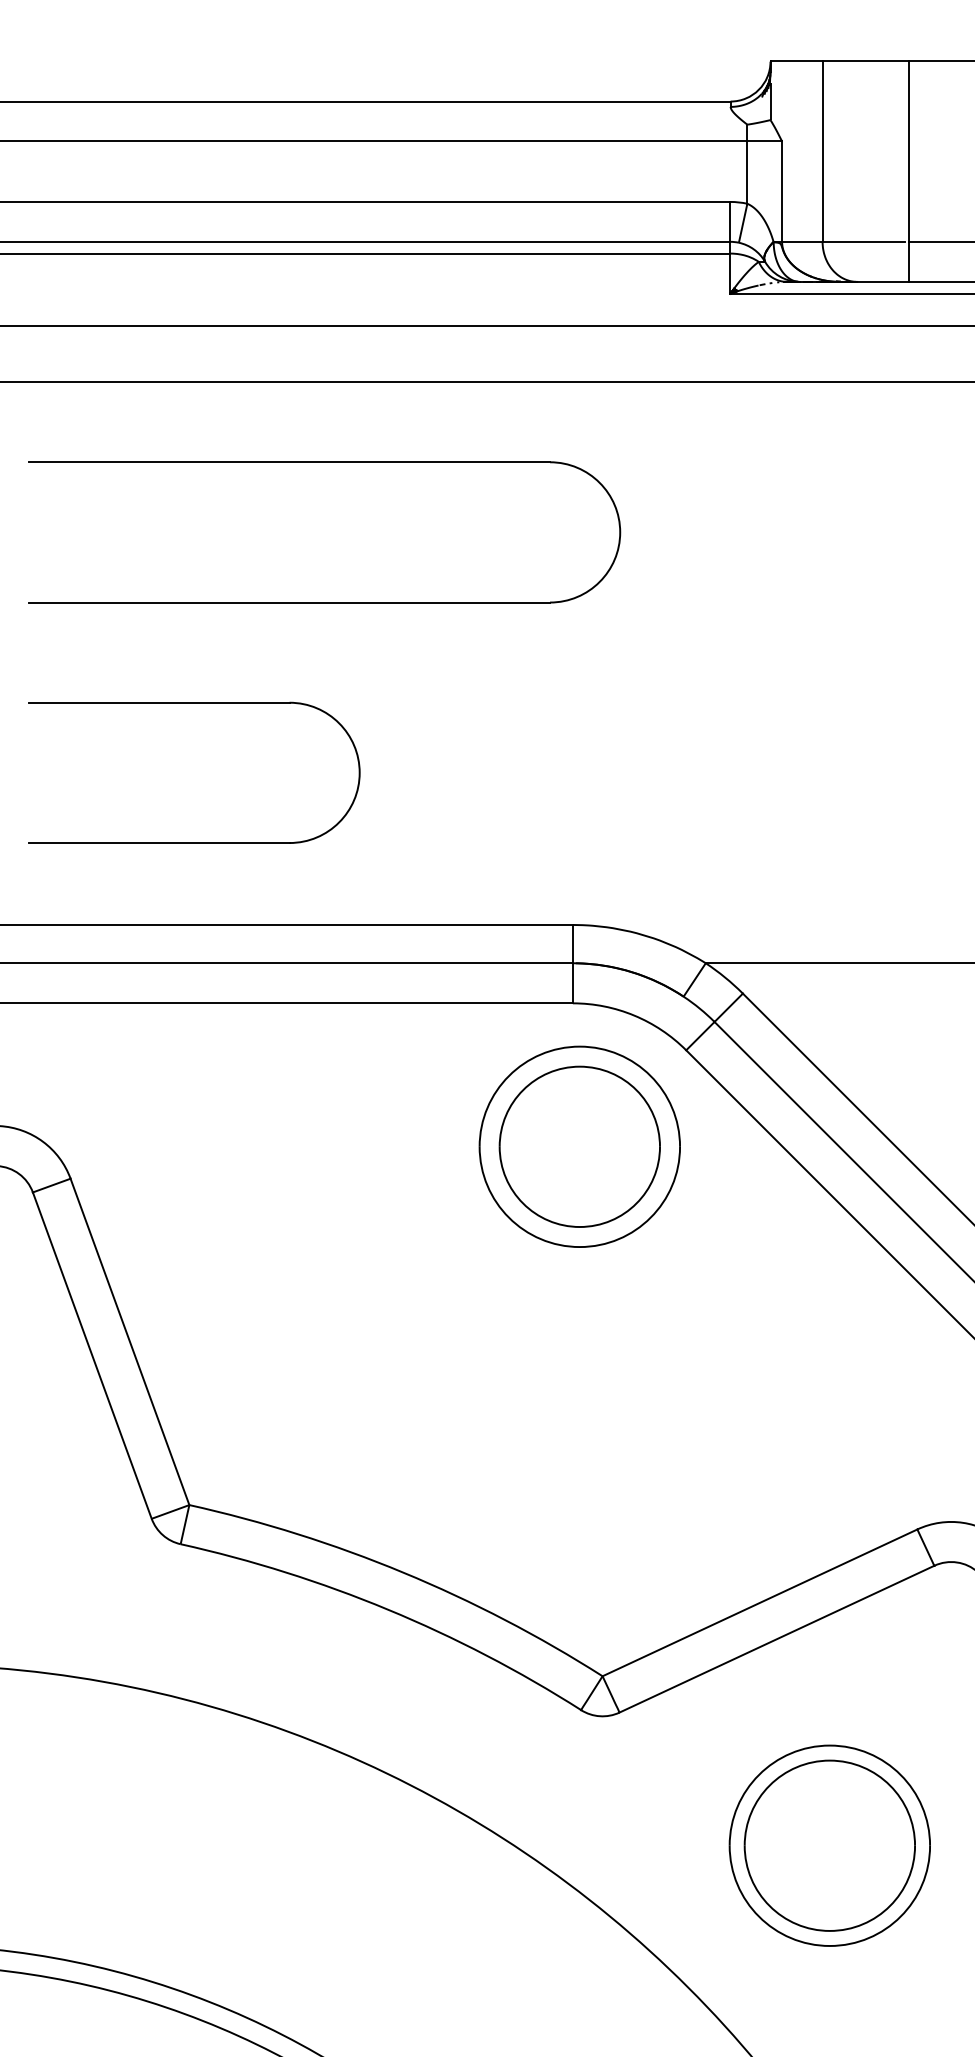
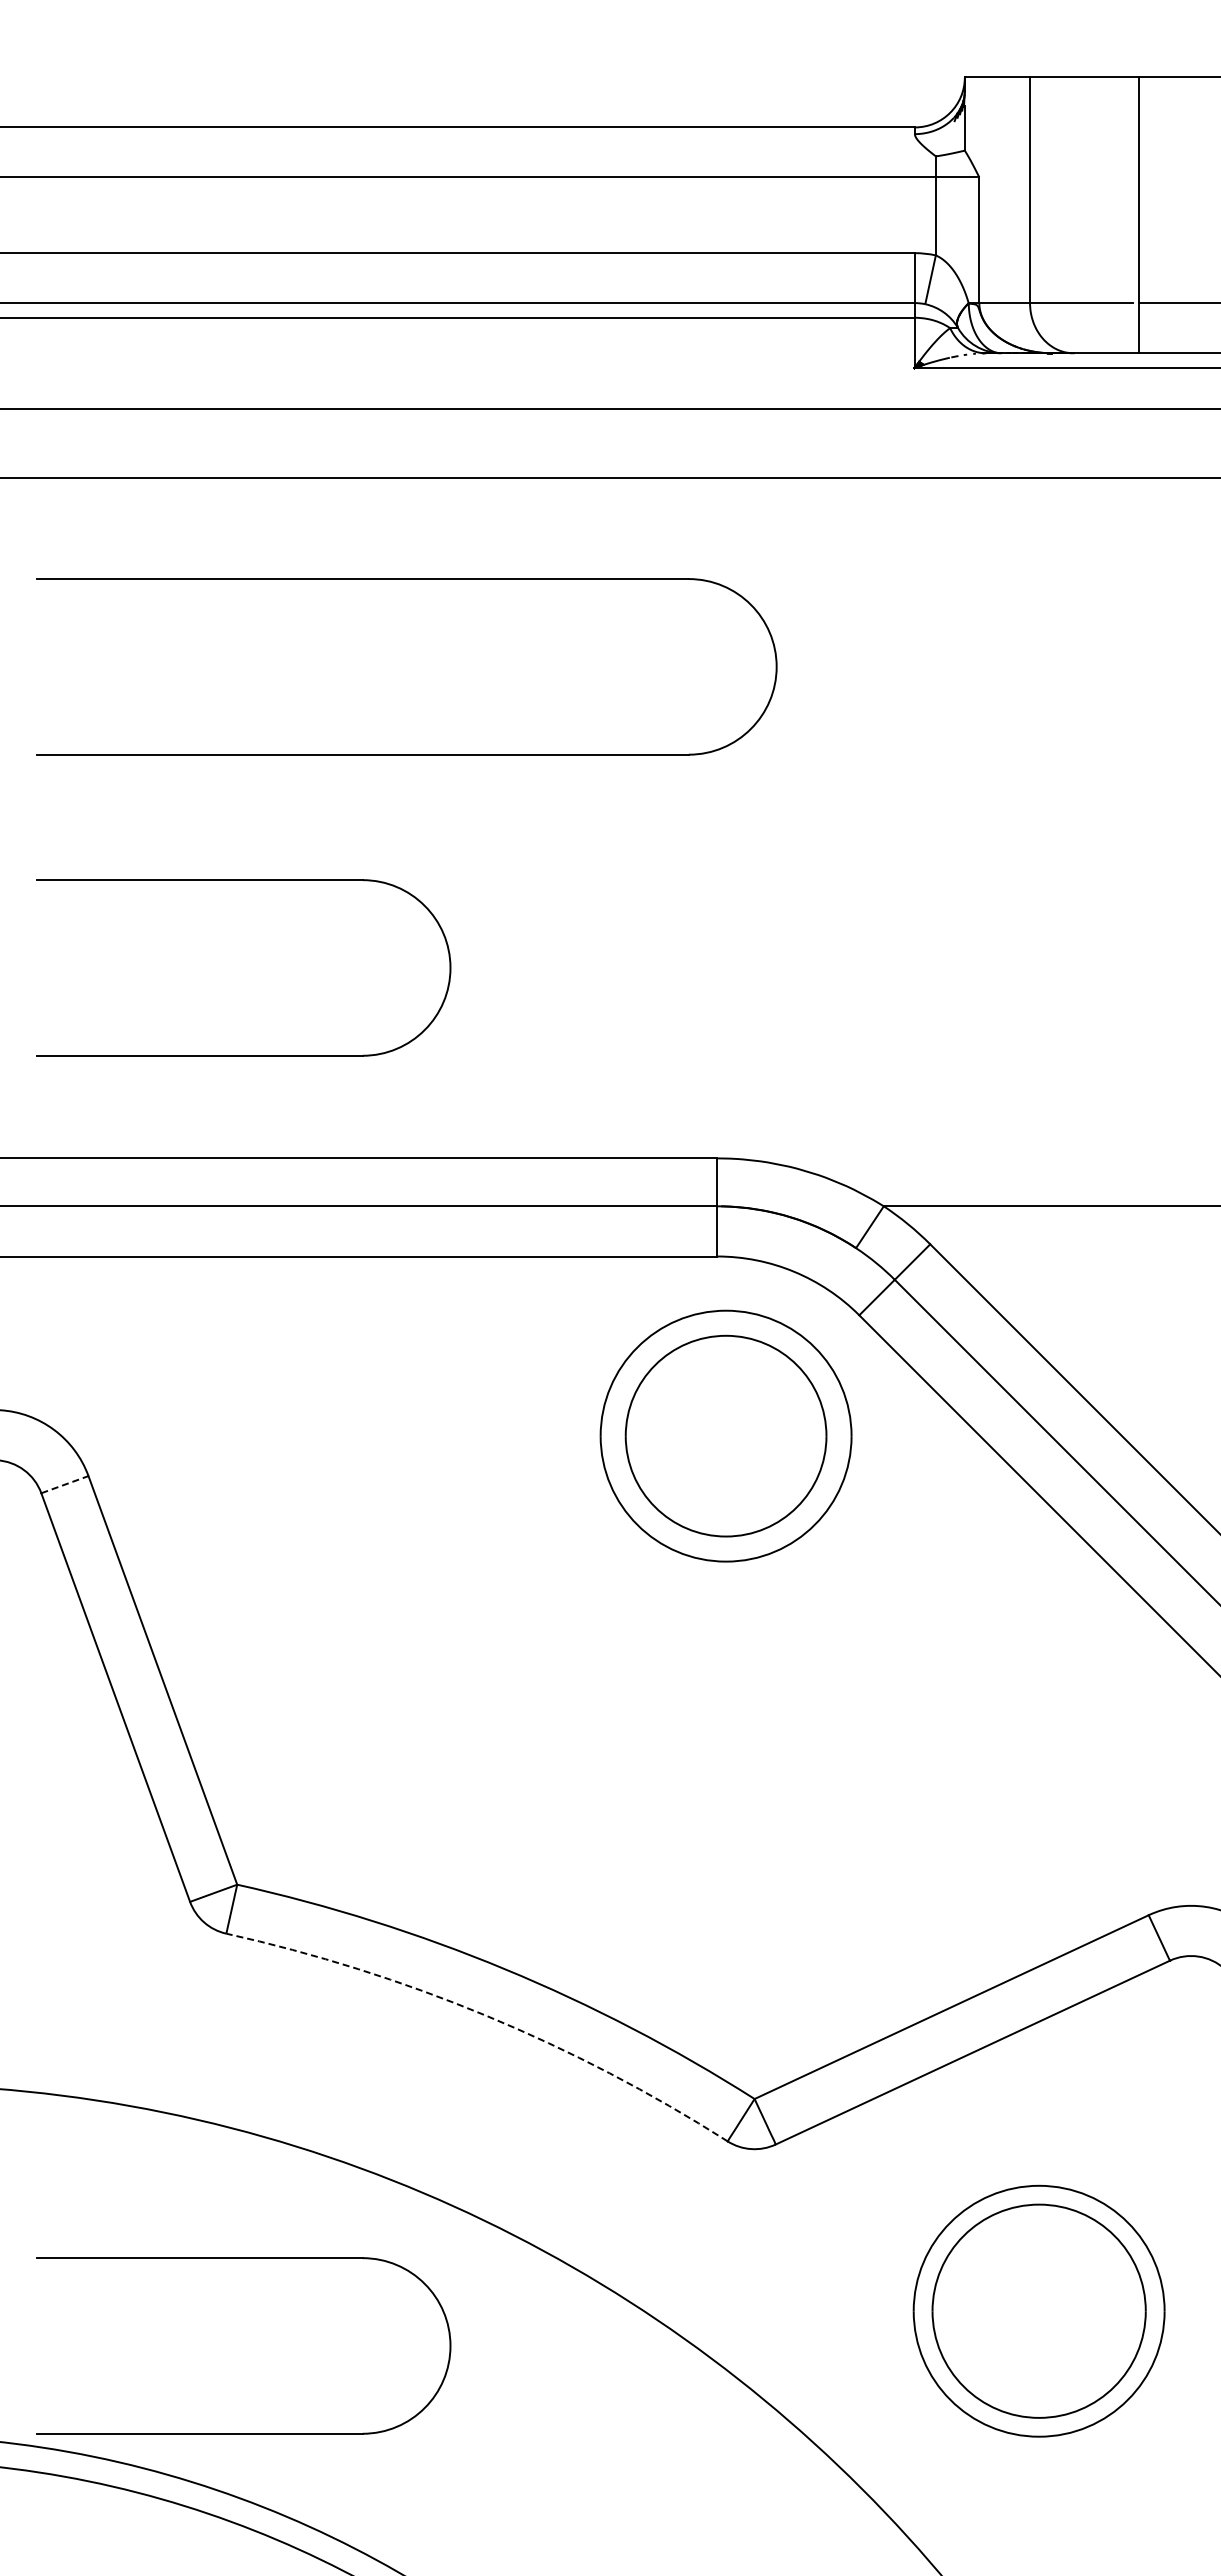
line: (52, 1185) -> (65, 1484), solid -> dashed
arc: (388, 1609) -> (486, 2015), solid -> dashed
part: (194, 1803) -> (243, 2258), added

